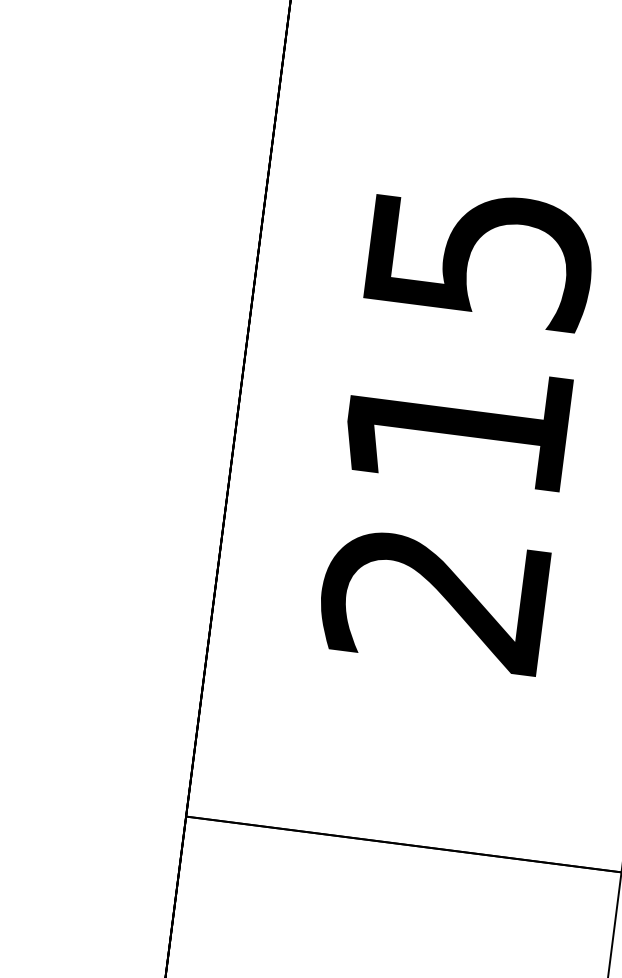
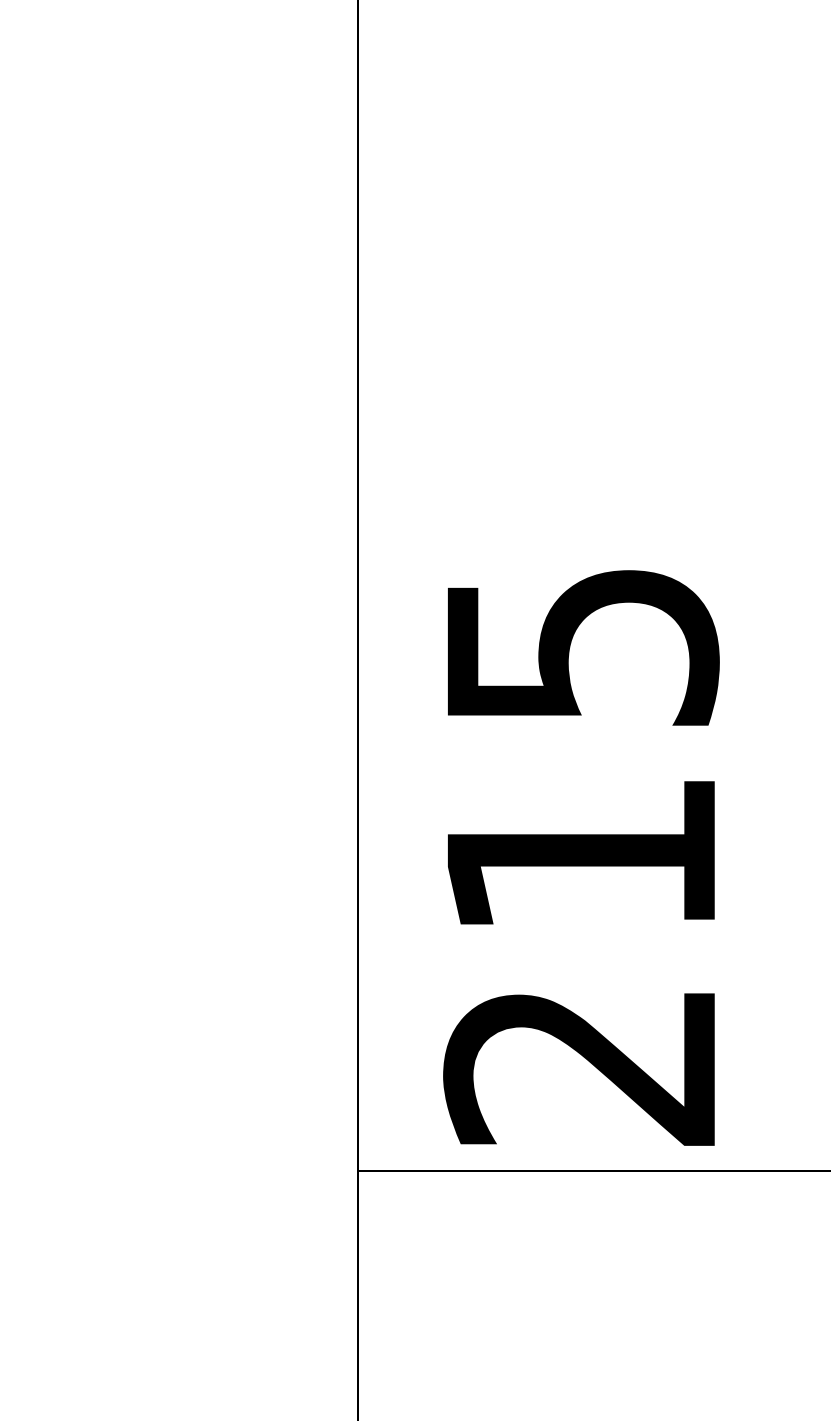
text: (457, 427) -> (581, 857), moved

